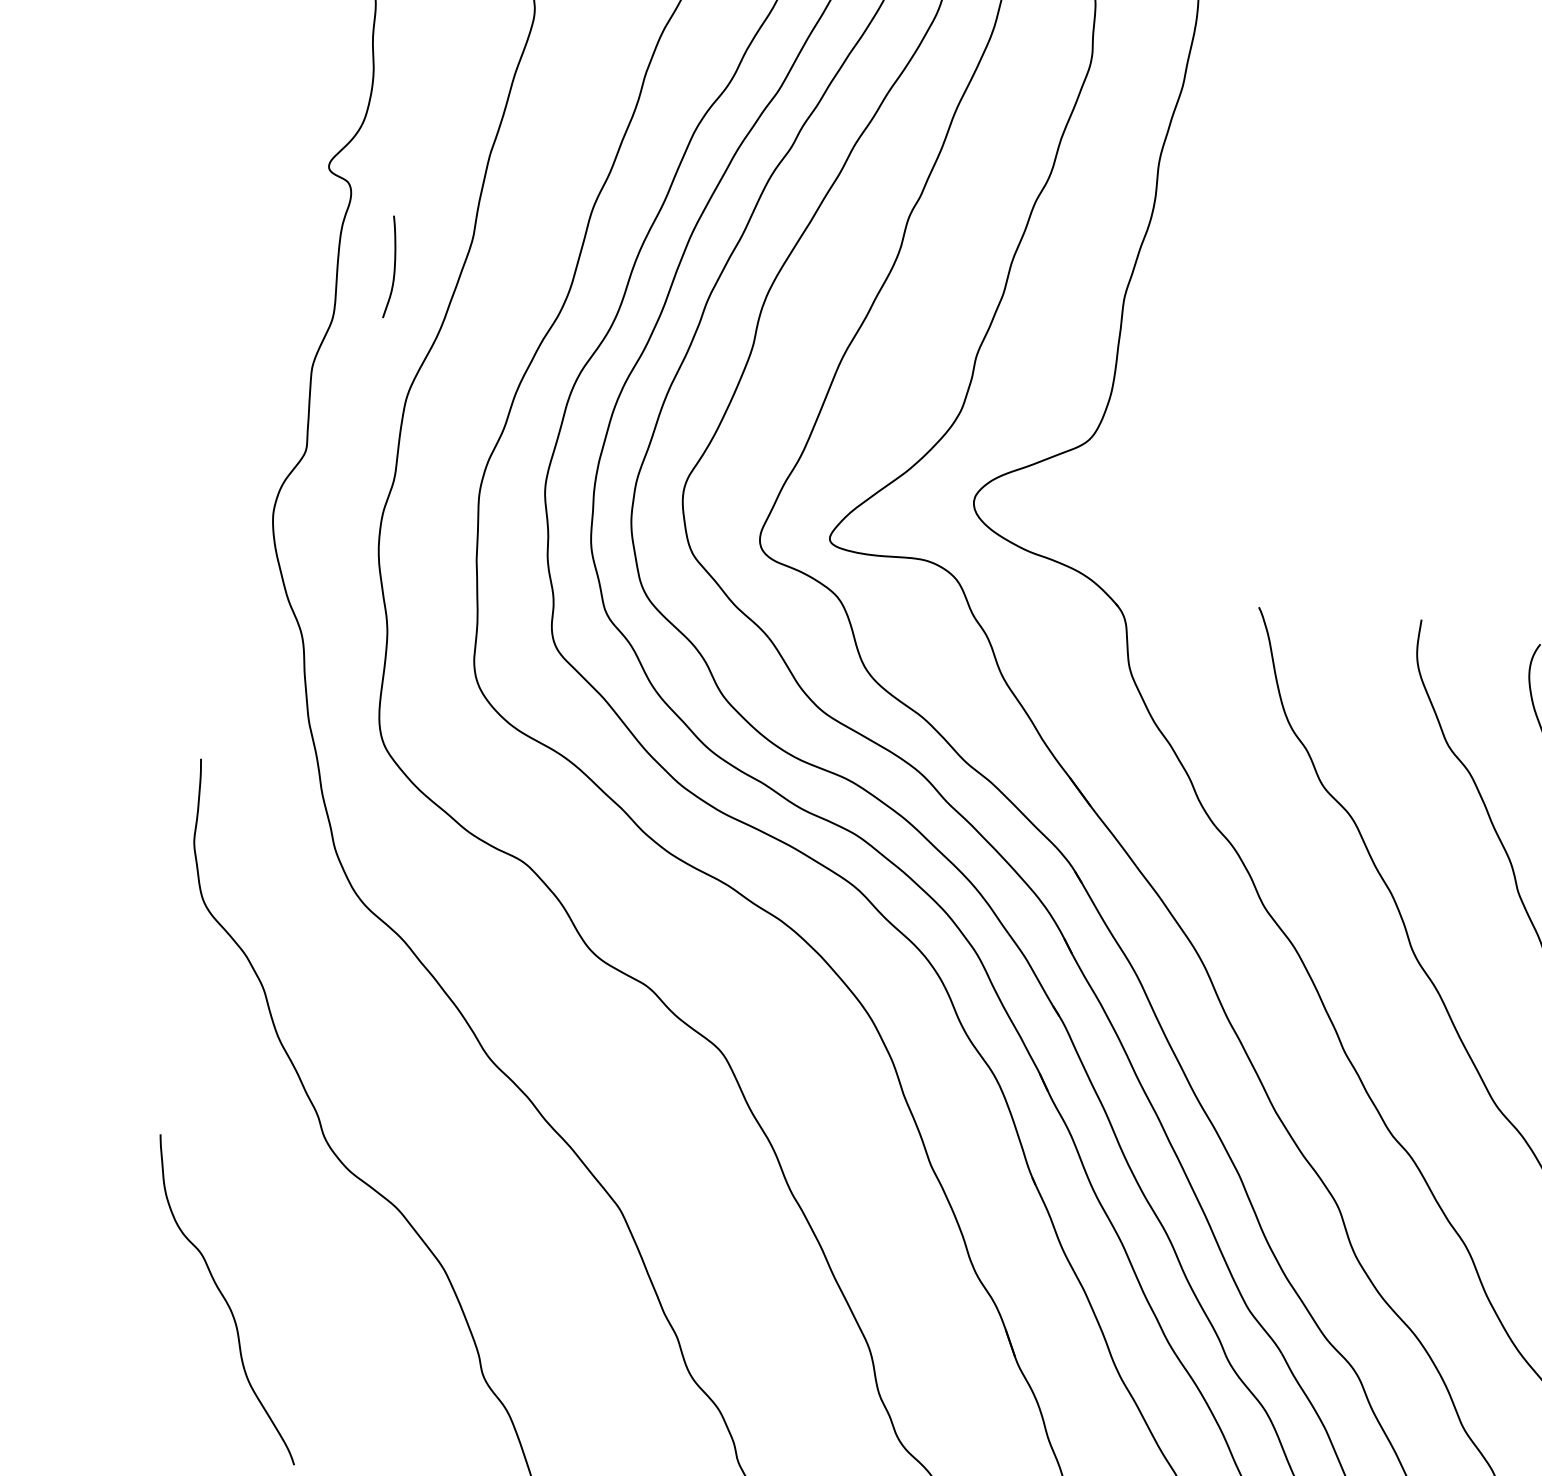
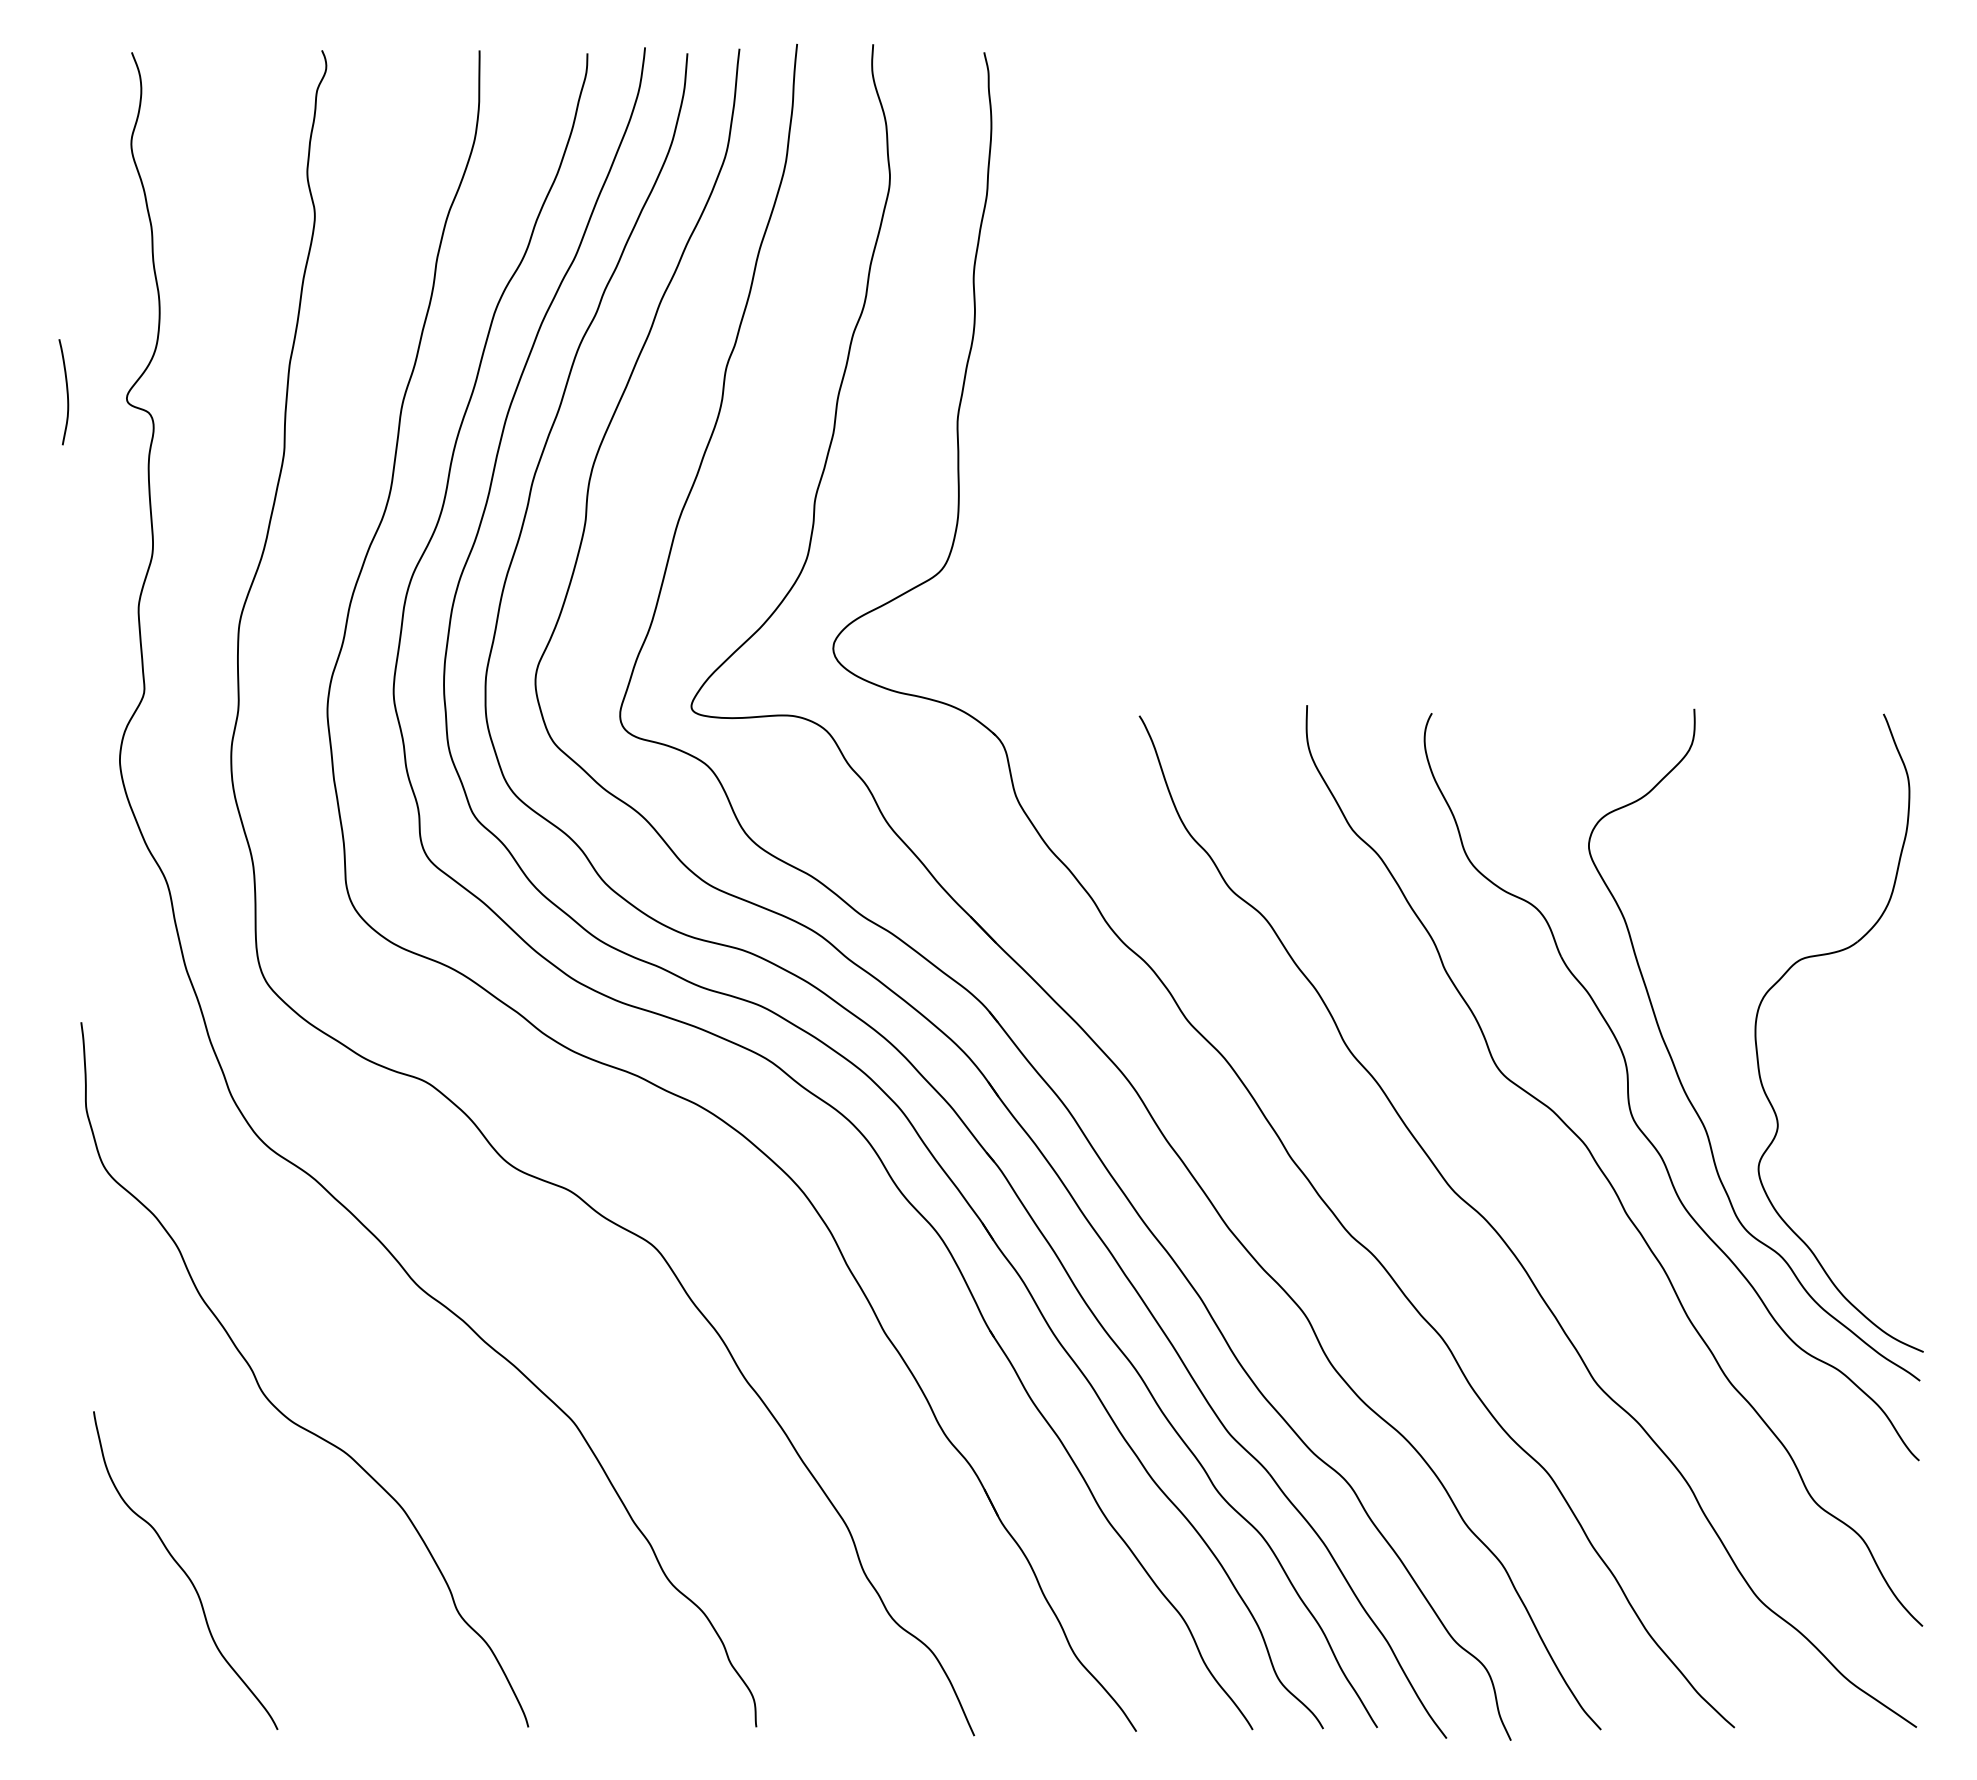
curve: (393, 267) -> (66, 392), moved

